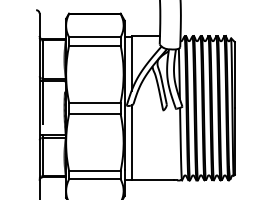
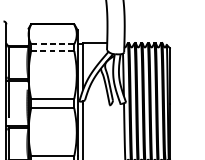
line: (94, 37) -> (52, 44), solid -> dashed
line: (94, 45) -> (52, 51), solid -> dashed

